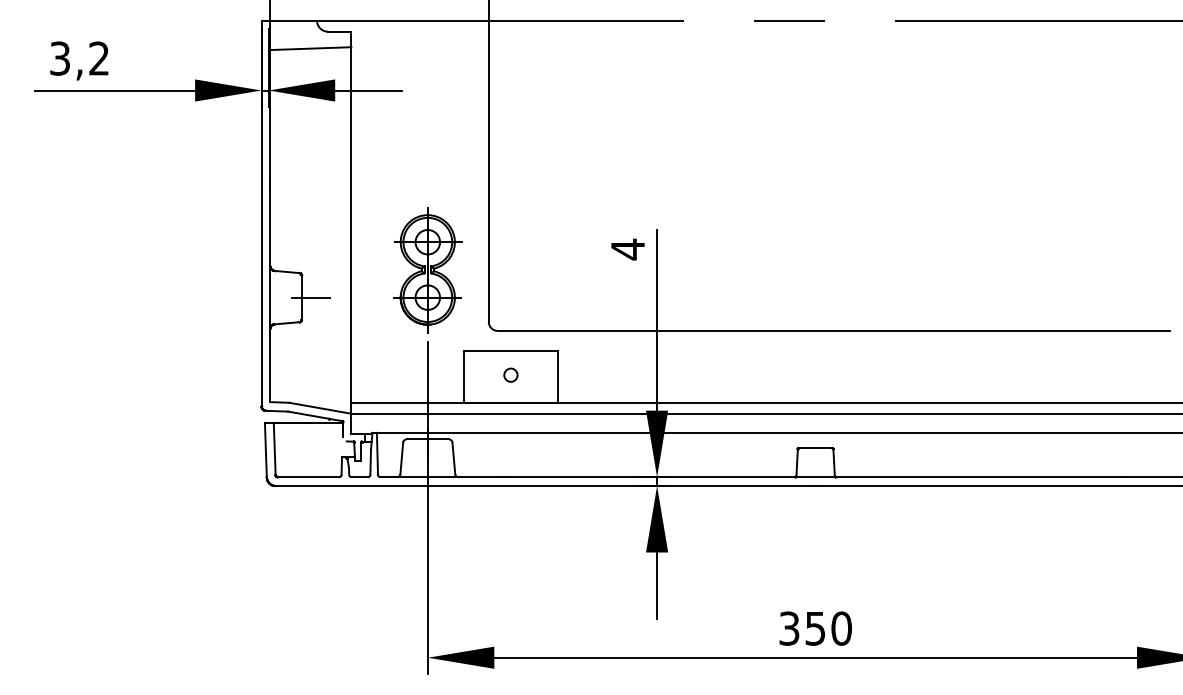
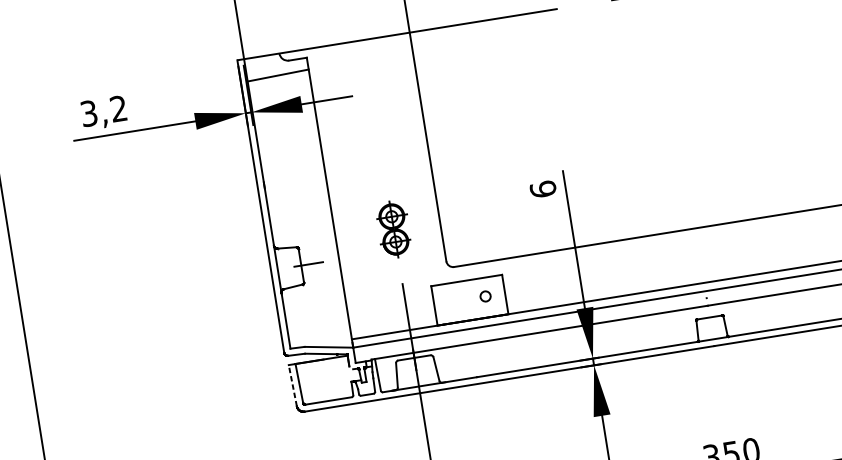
text: (627, 249) -> (542, 189), 4 -> 6
part: (427, 270) -> (393, 229), size x0.6
circle: (510, 374) -> (485, 295), moved
line: (265, 449) -> (292, 385), solid -> dashed

